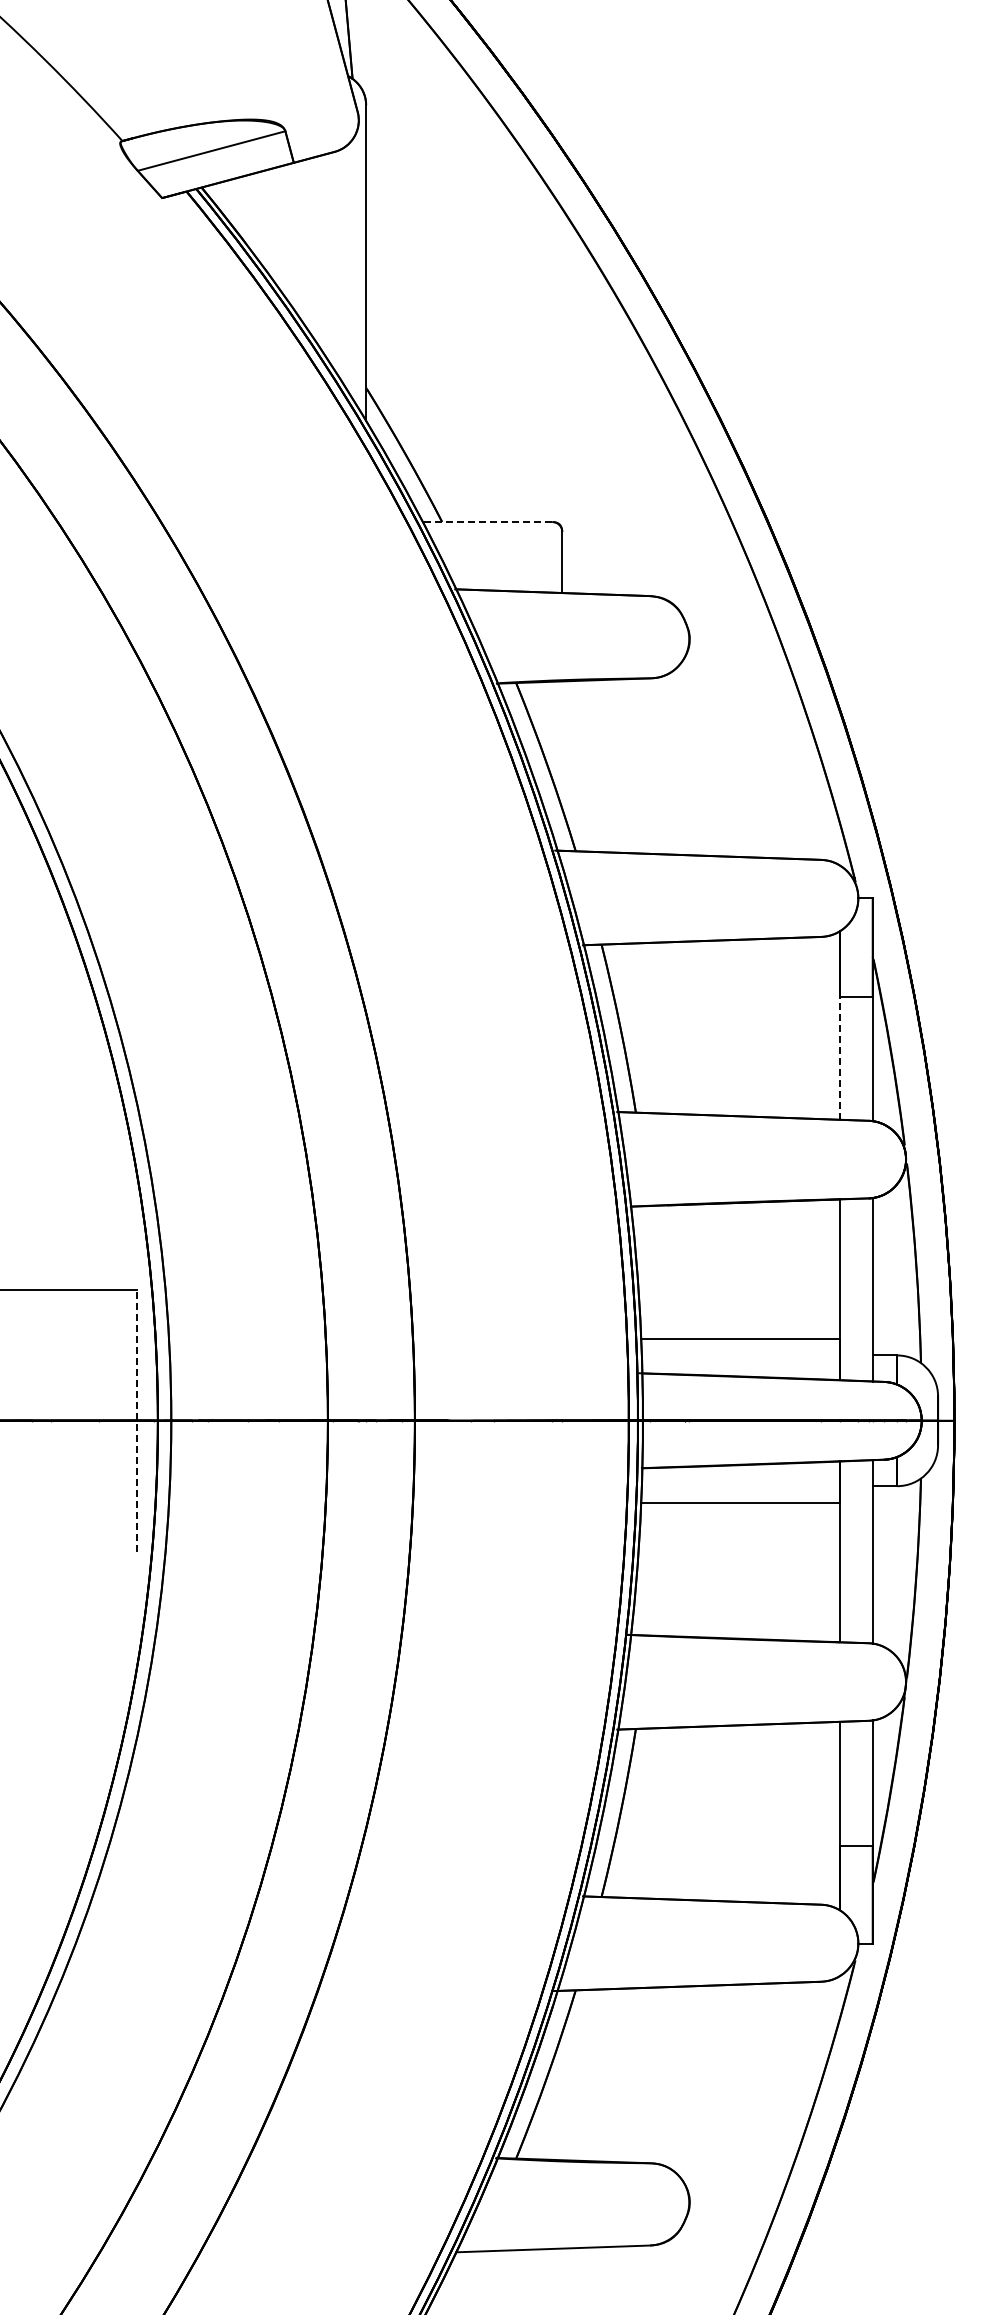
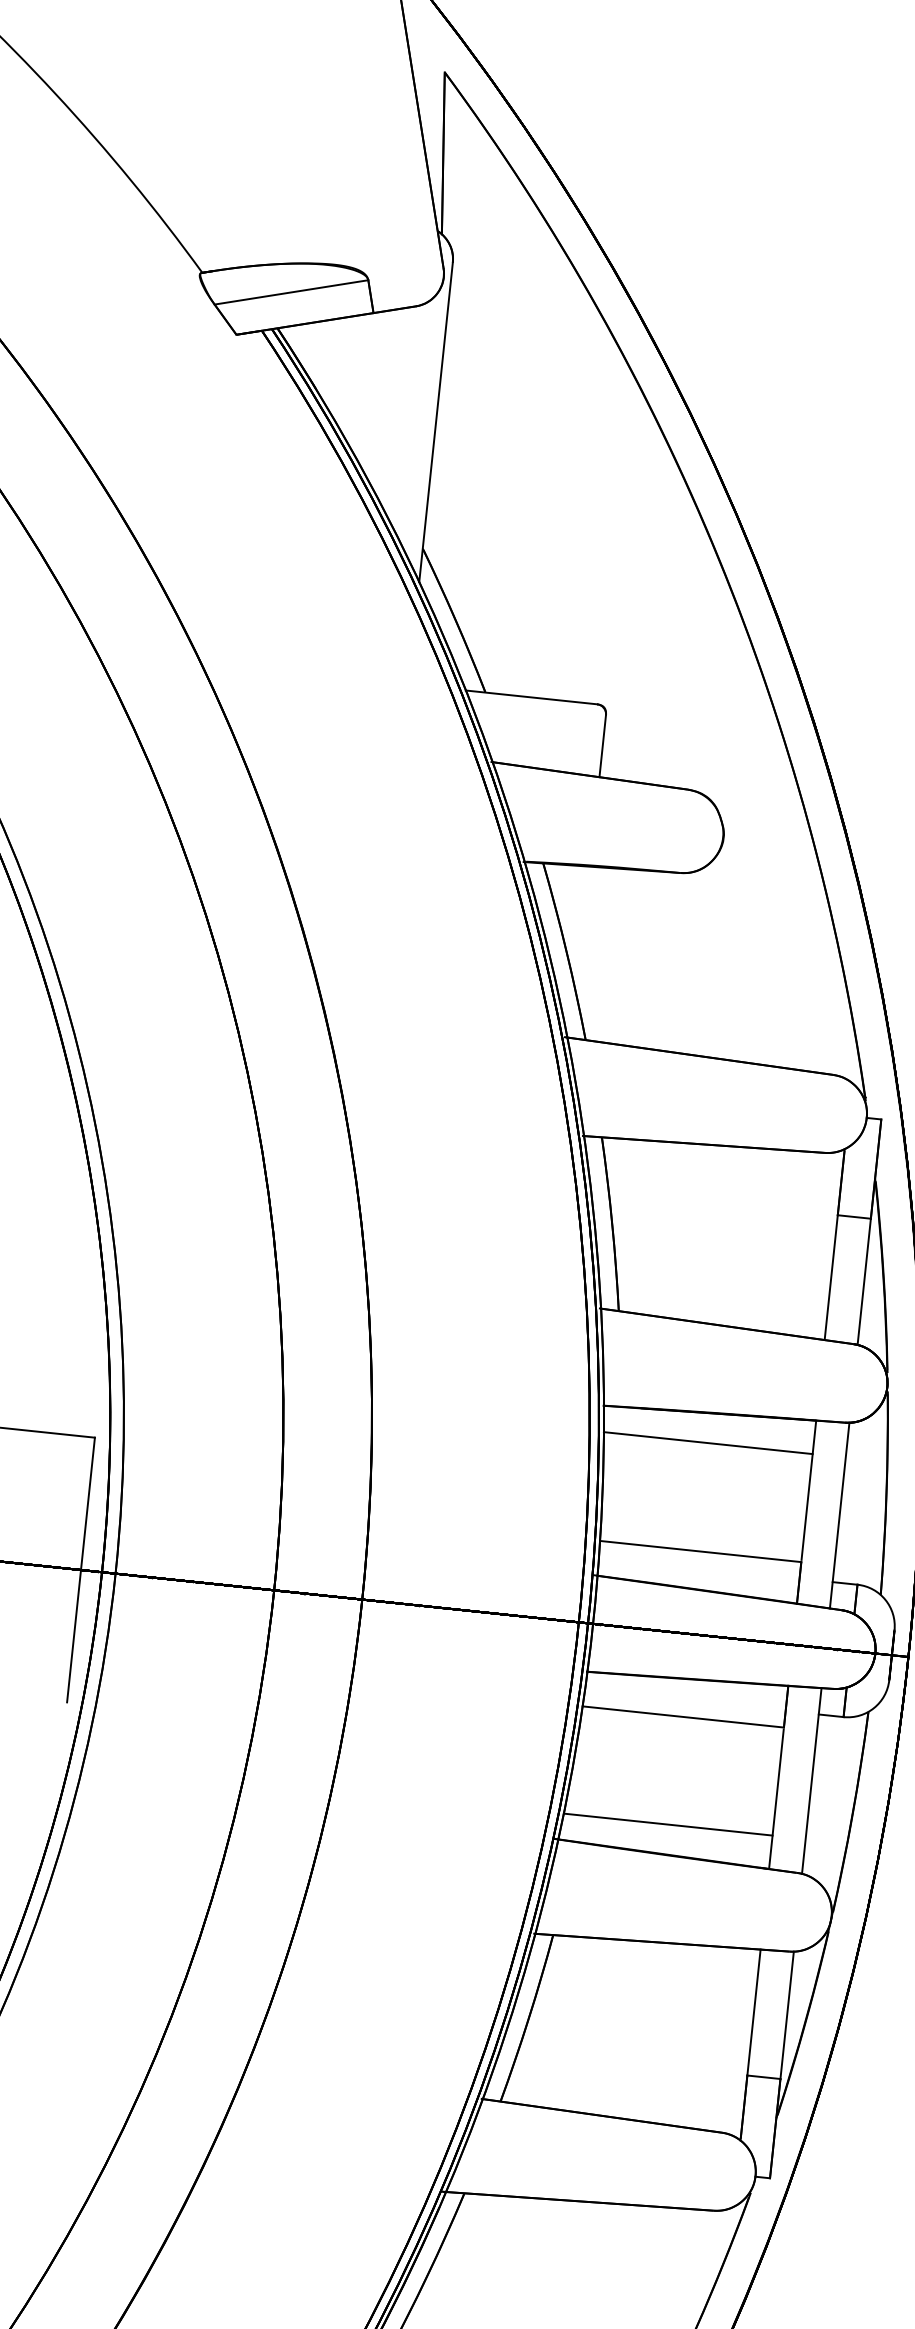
line: (487, 522) -> (531, 697), dashed -> solid
line: (840, 1058) -> (831, 1278), dashed -> solid
line: (736, 1232) -> (707, 1443), added
line: (137, 1420) -> (81, 1569), dashed -> solid
line: (736, 1609) -> (667, 1824), added

